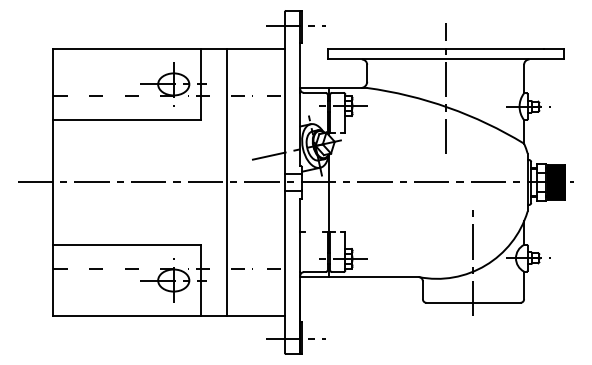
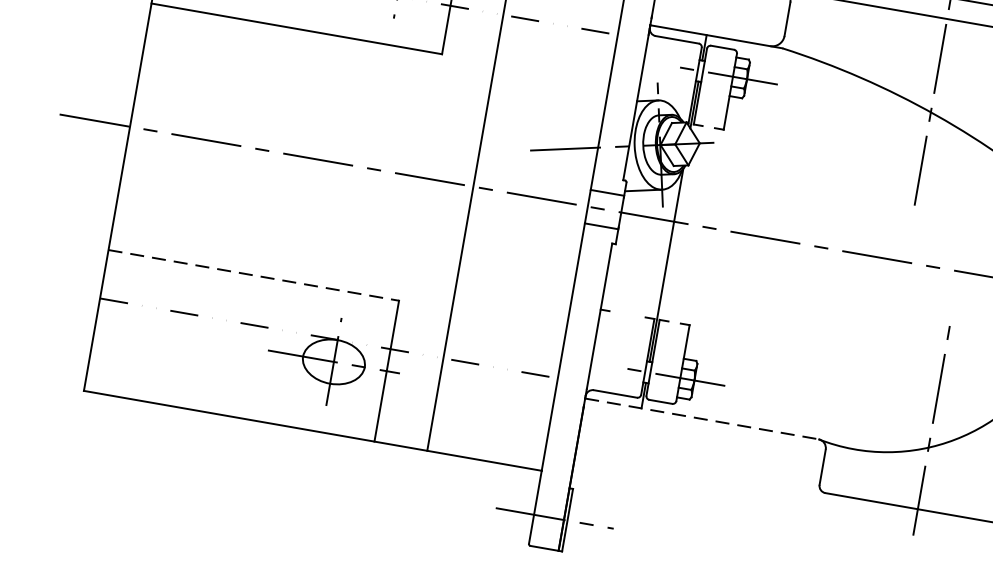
line: (126, 244) -> (253, 274), solid -> dashed
line: (359, 276) -> (702, 417), solid -> dashed

